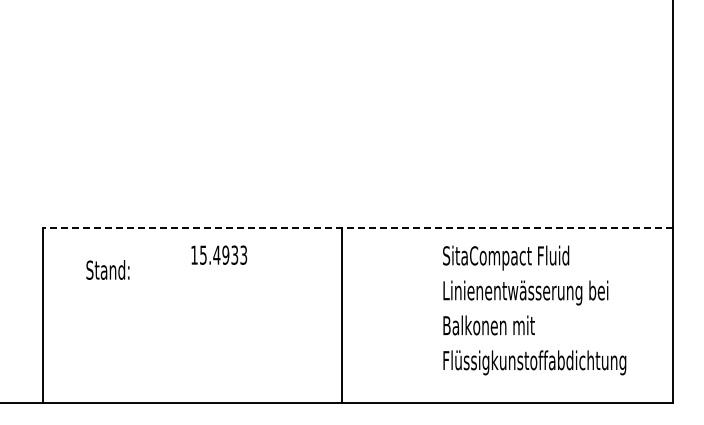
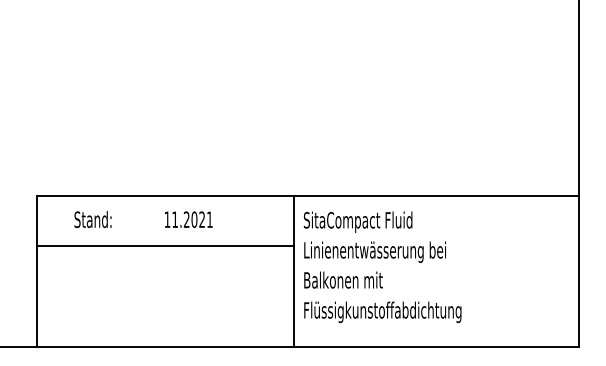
line: (357, 227) -> (307, 195), dashed -> solid
text: (223, 254) -> (192, 219), 15.4933 -> 11.2021
text: (107, 269) -> (92, 219), moved
line: (192, 286) -> (165, 246), added
text: (534, 310) -> (382, 267), moved

